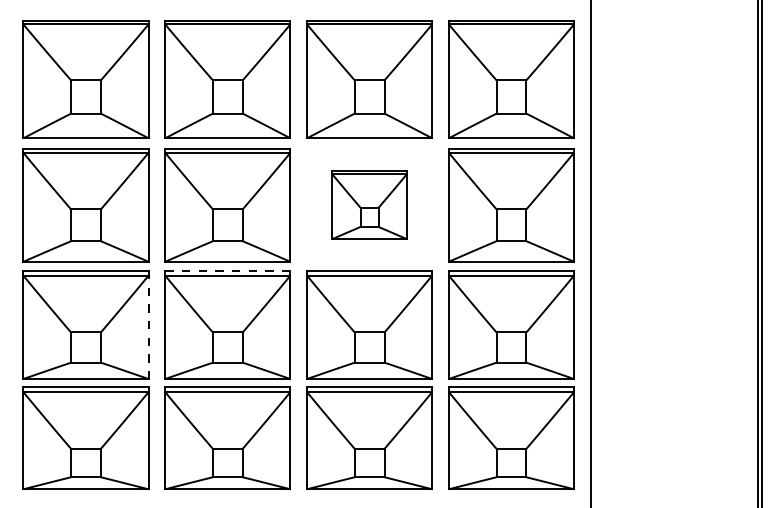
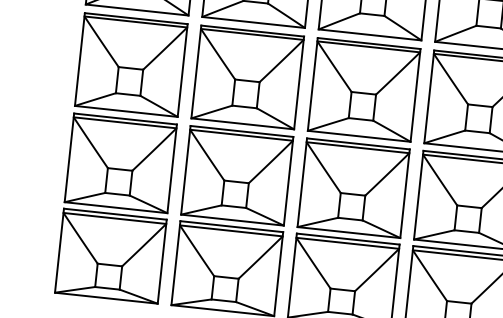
part: (369, 205) -> (364, 90), size x1.67
line: (227, 271) -> (241, 131), dashed -> solid
line: (148, 325) -> (172, 169), dashed -> solid

